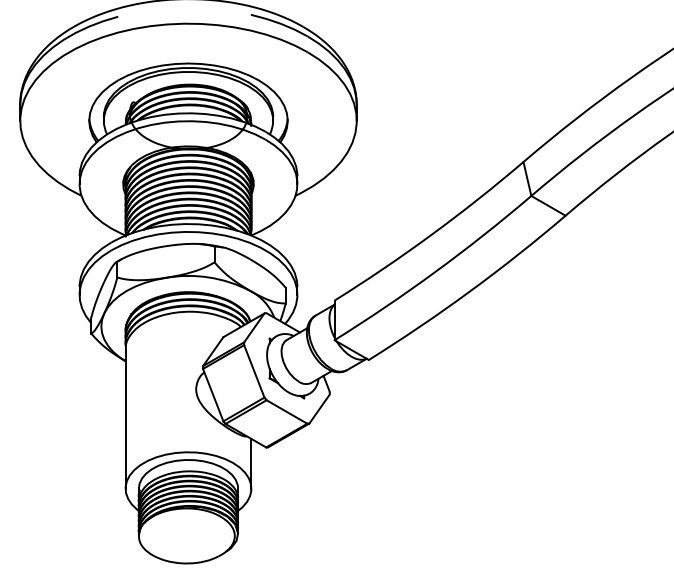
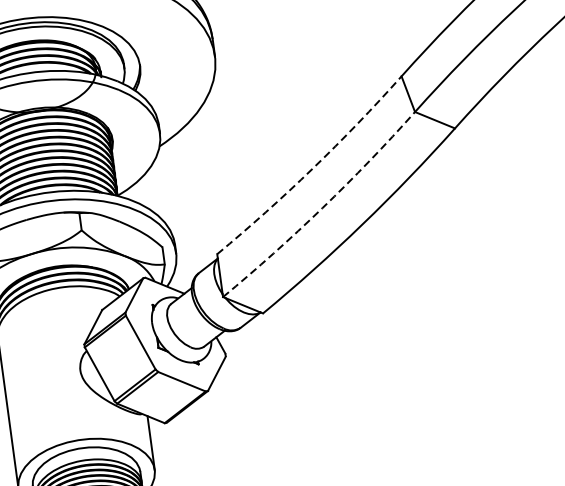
arc: (431, 234) -> (312, 168), solid -> dashed
arc: (435, 271) -> (322, 207), solid -> dashed

